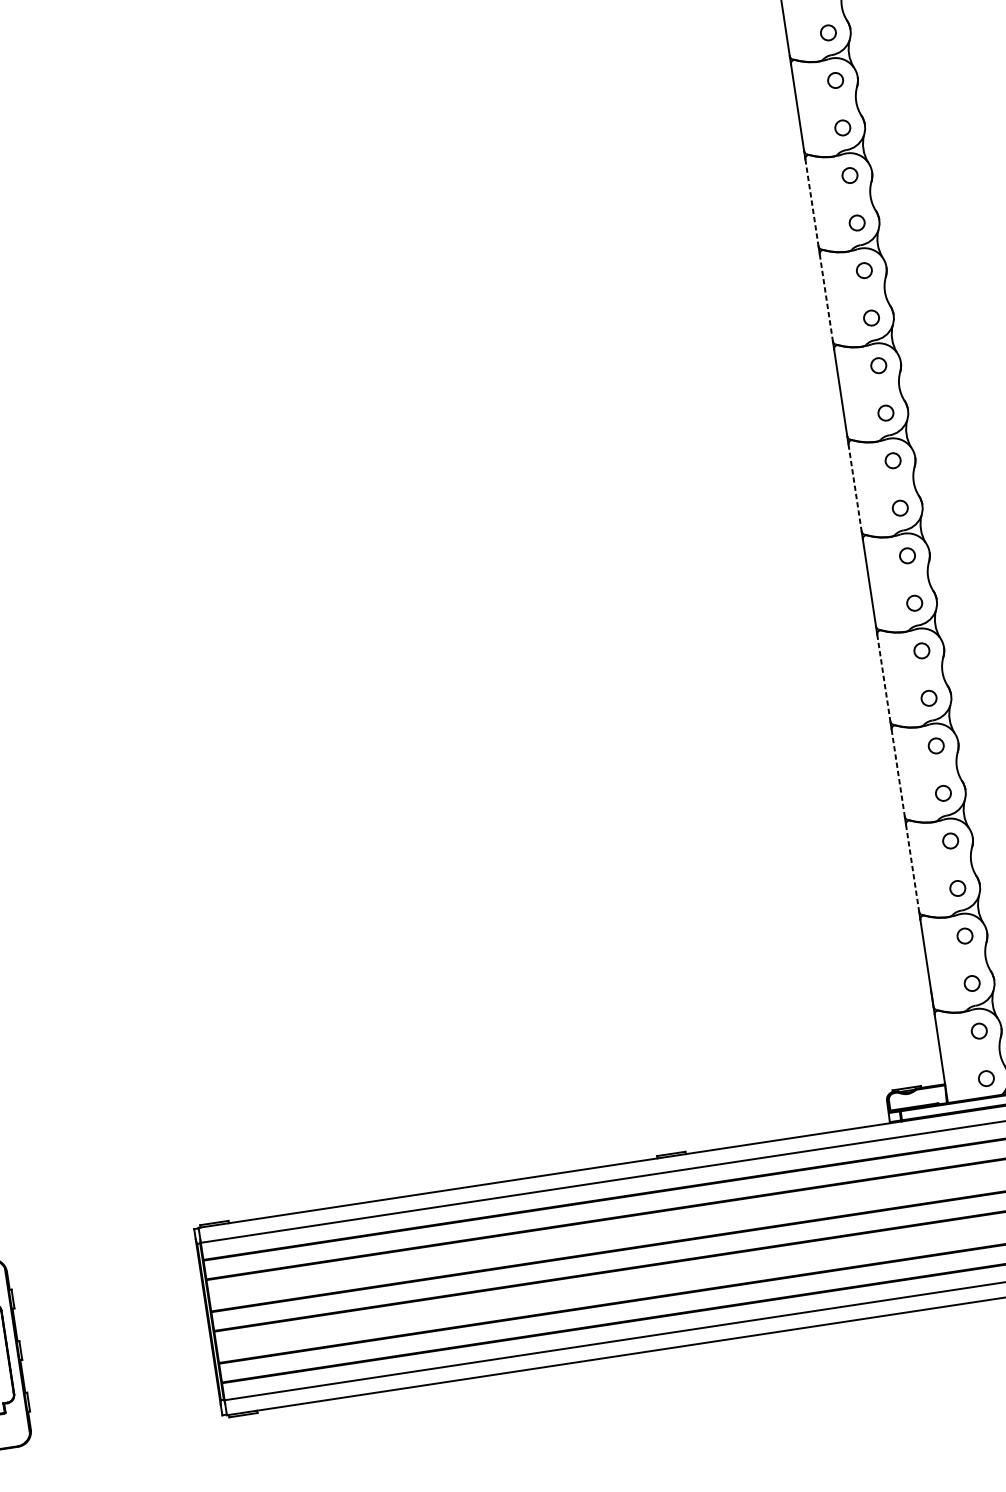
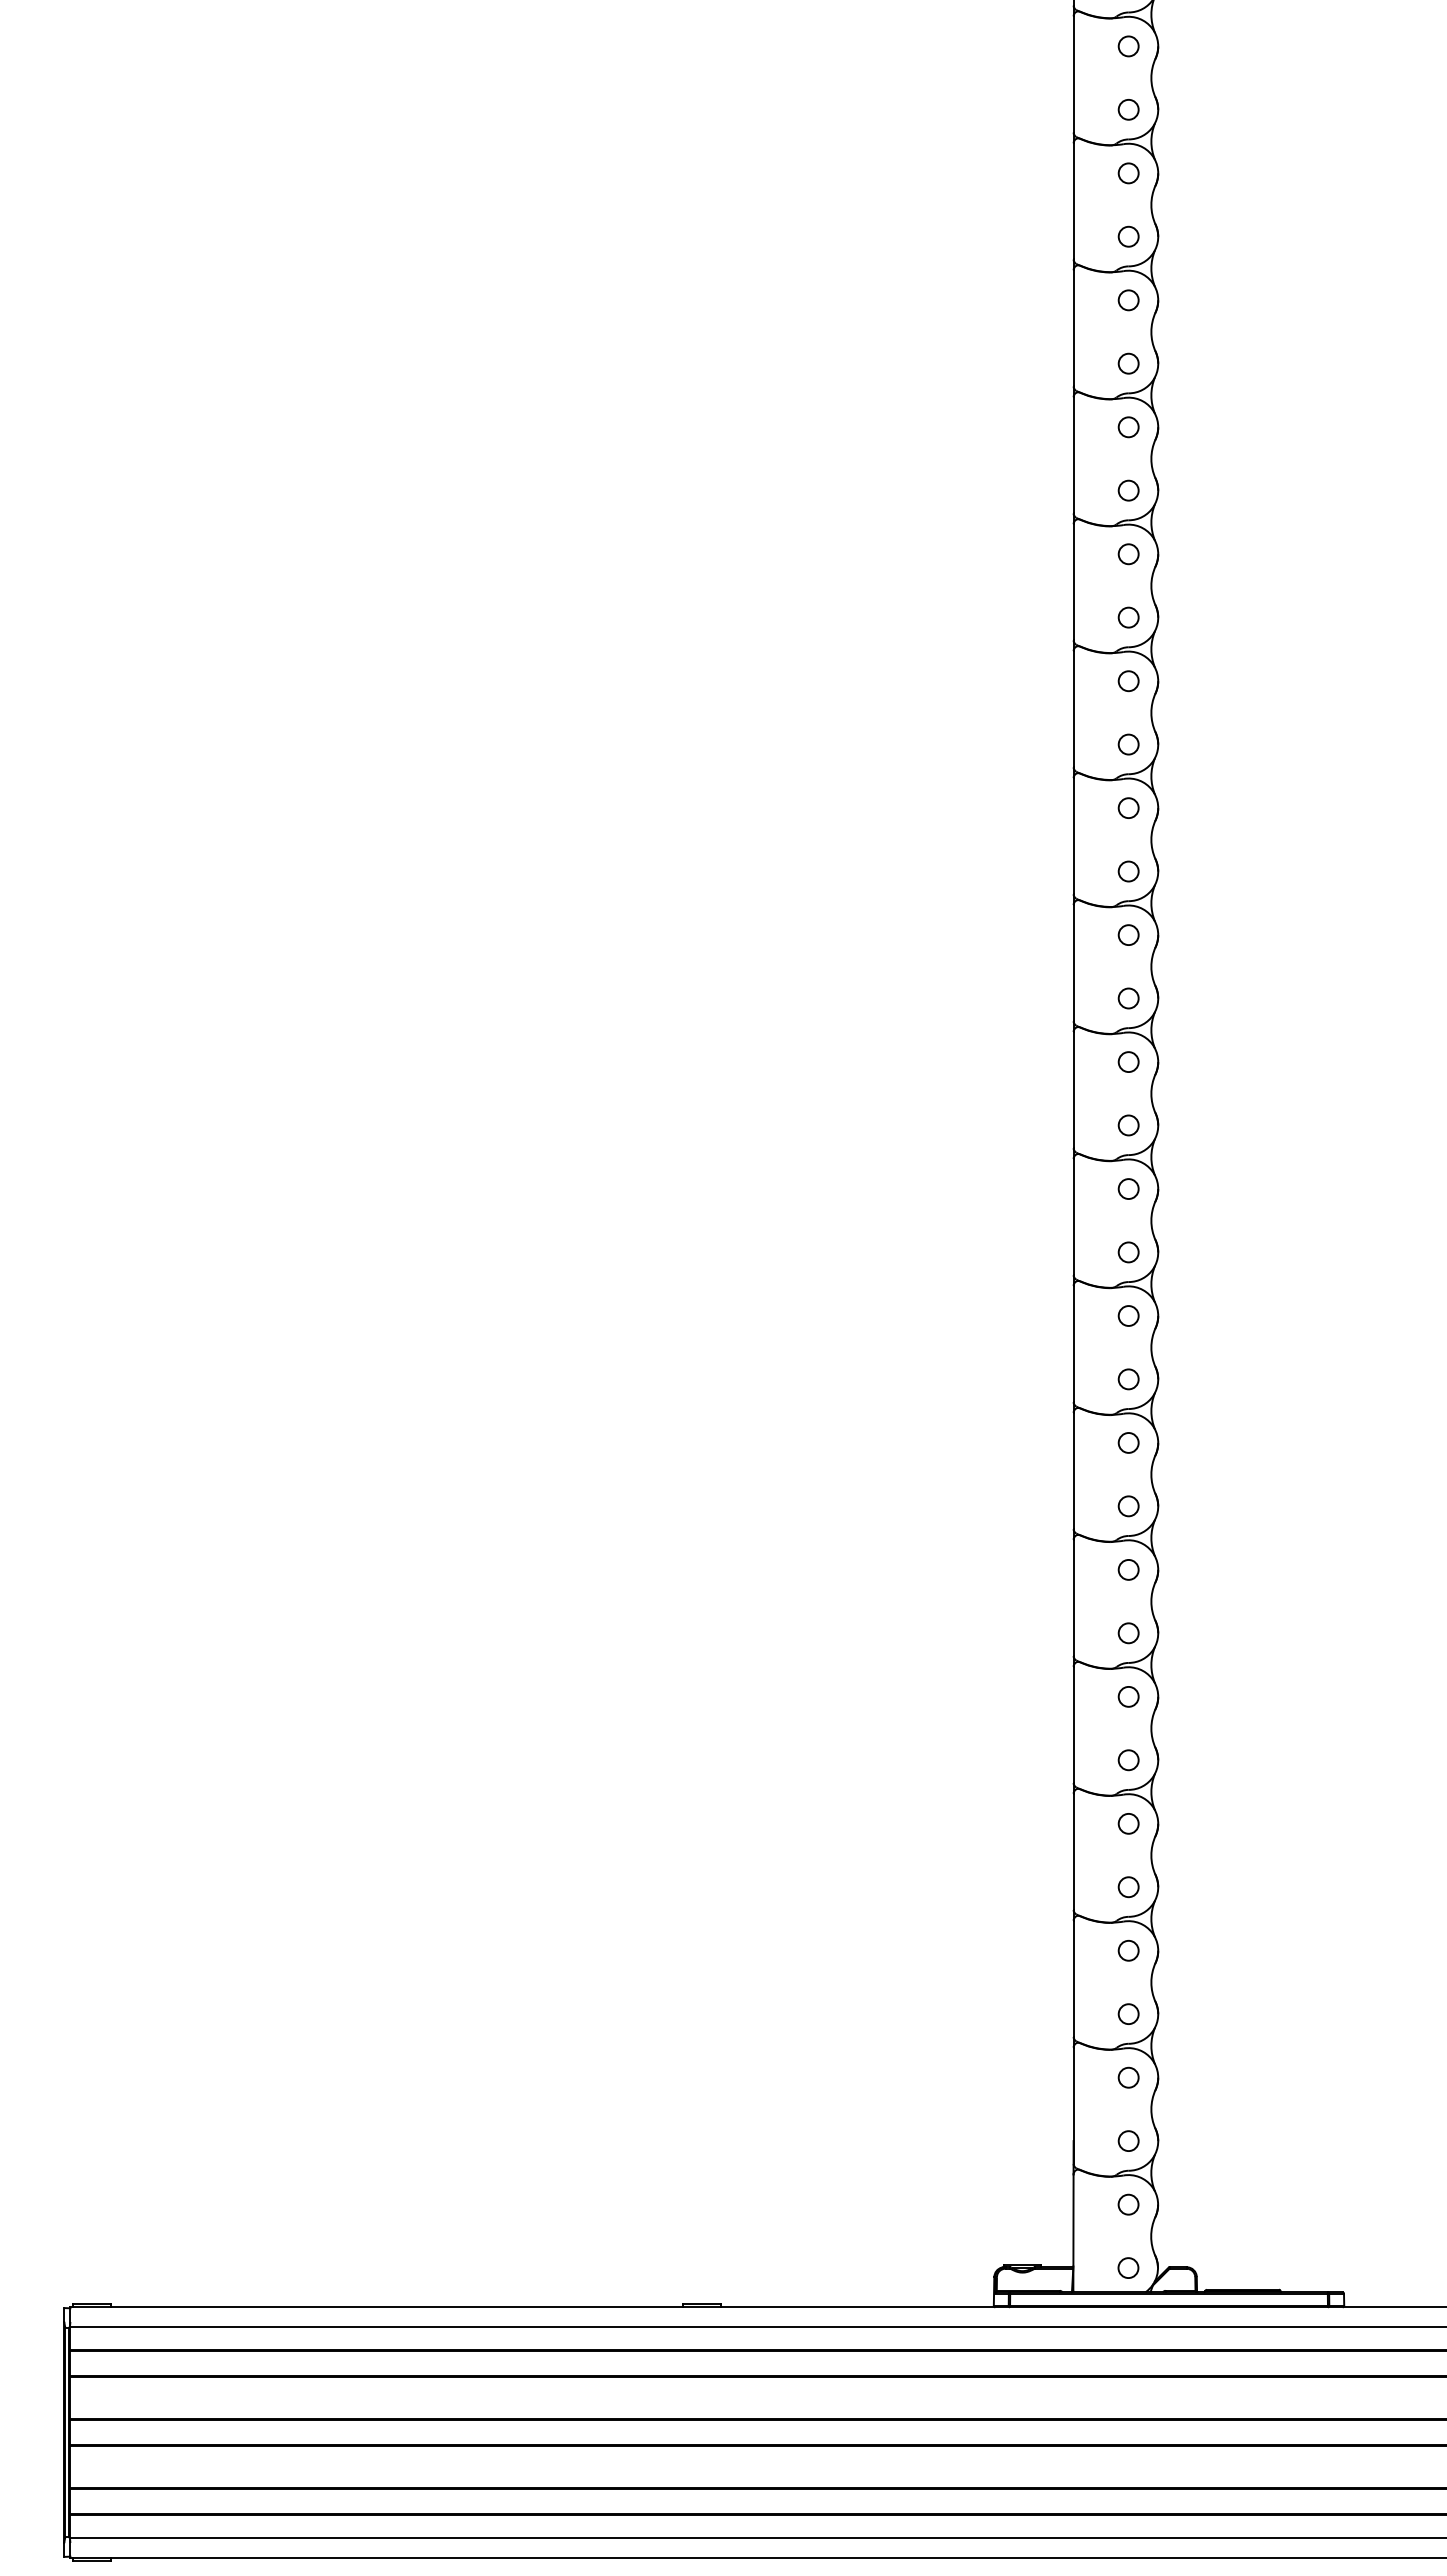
line: (811, 203) -> (1073, 1090), dashed -> solid
line: (826, 298) -> (1073, 1217), dashed -> solid
line: (855, 488) -> (1073, 1471), dashed -> solid
line: (883, 678) -> (1073, 1725), dashed -> solid
line: (898, 773) -> (1073, 1852), dashed -> solid
line: (912, 868) -> (1073, 1979), dashed -> solid

